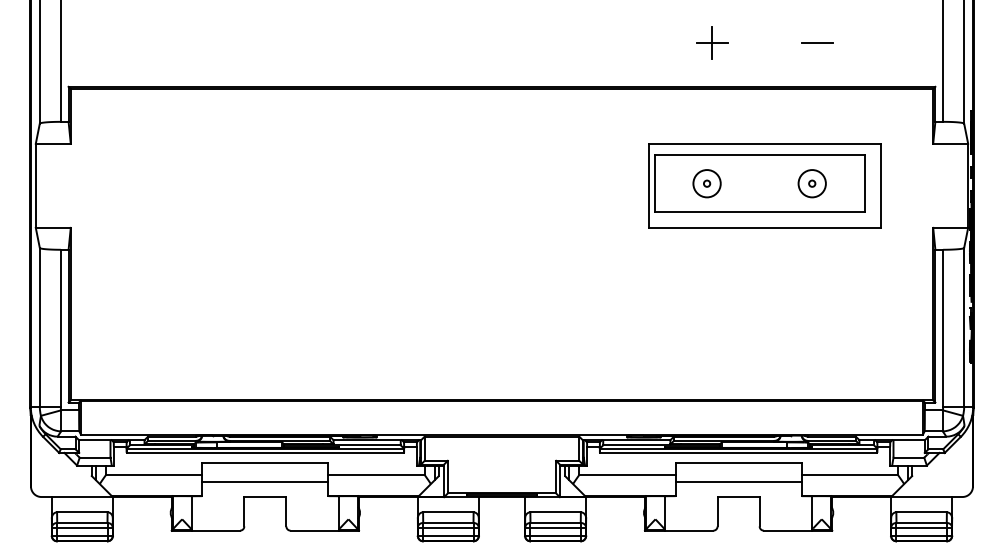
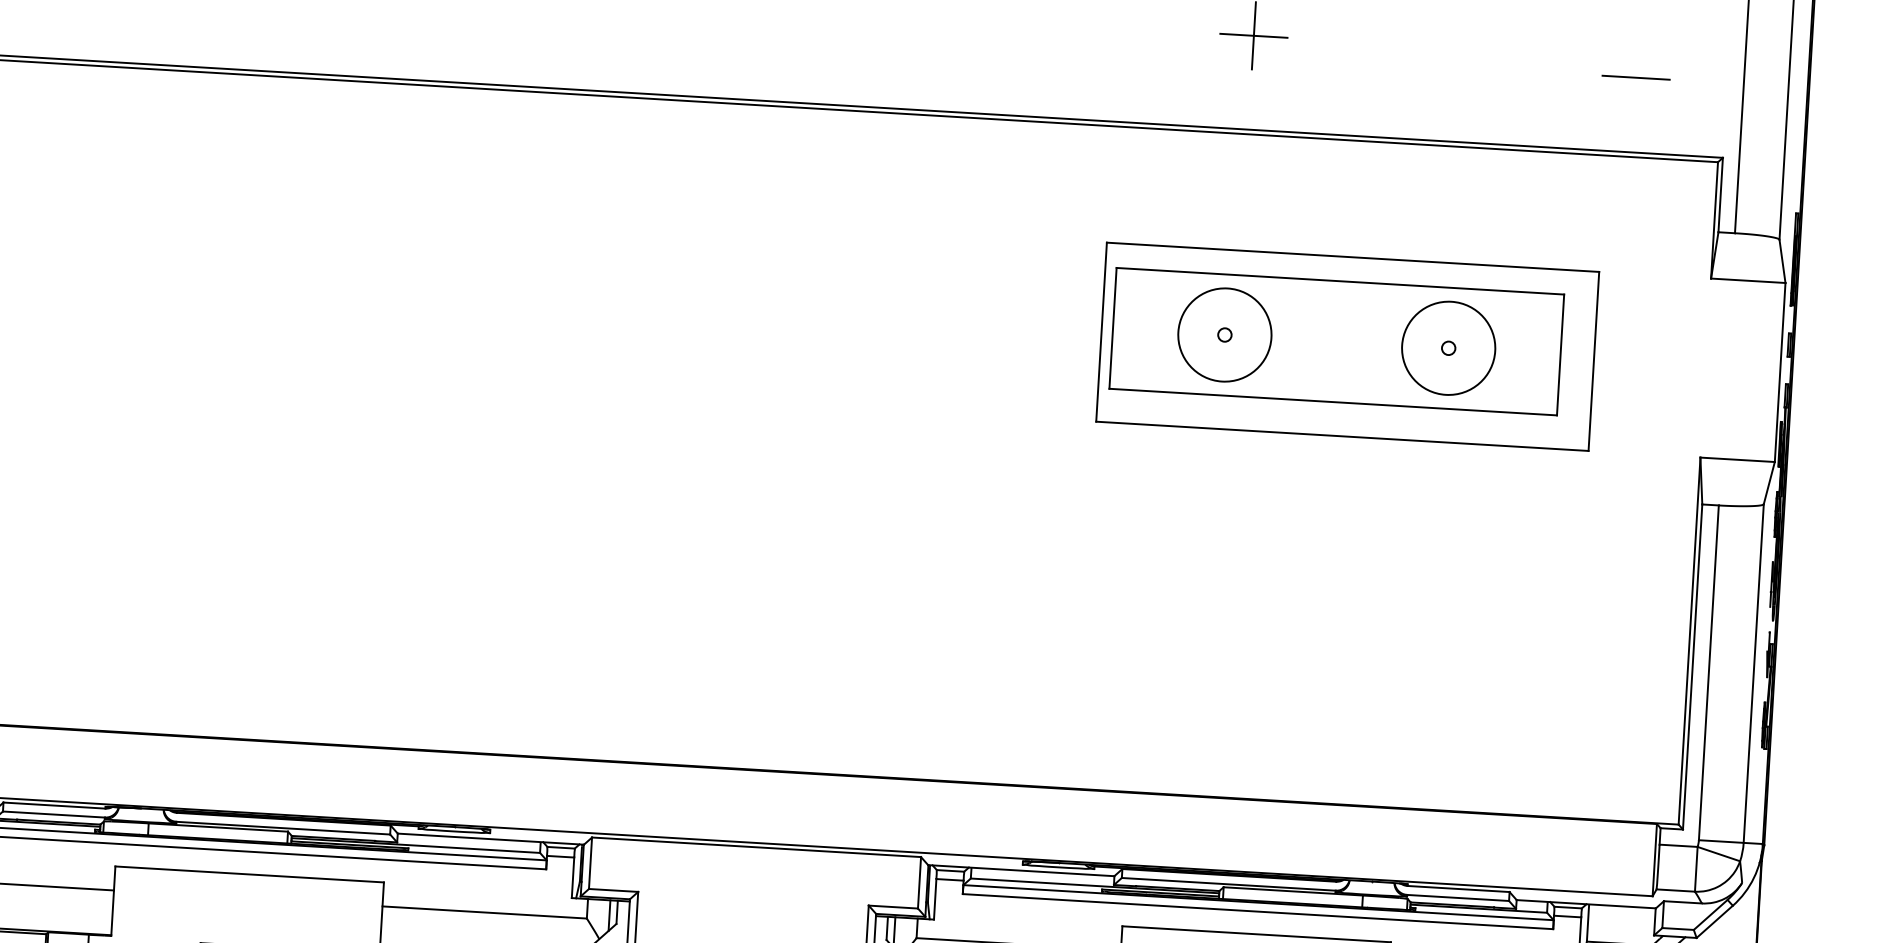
line: (817, 42) -> (1636, 77), moved
circle: (706, 183) -> (1223, 334), size x1.6
circle: (811, 183) -> (1447, 347), size x1.6
line: (265, 482) -> (247, 914), removed

